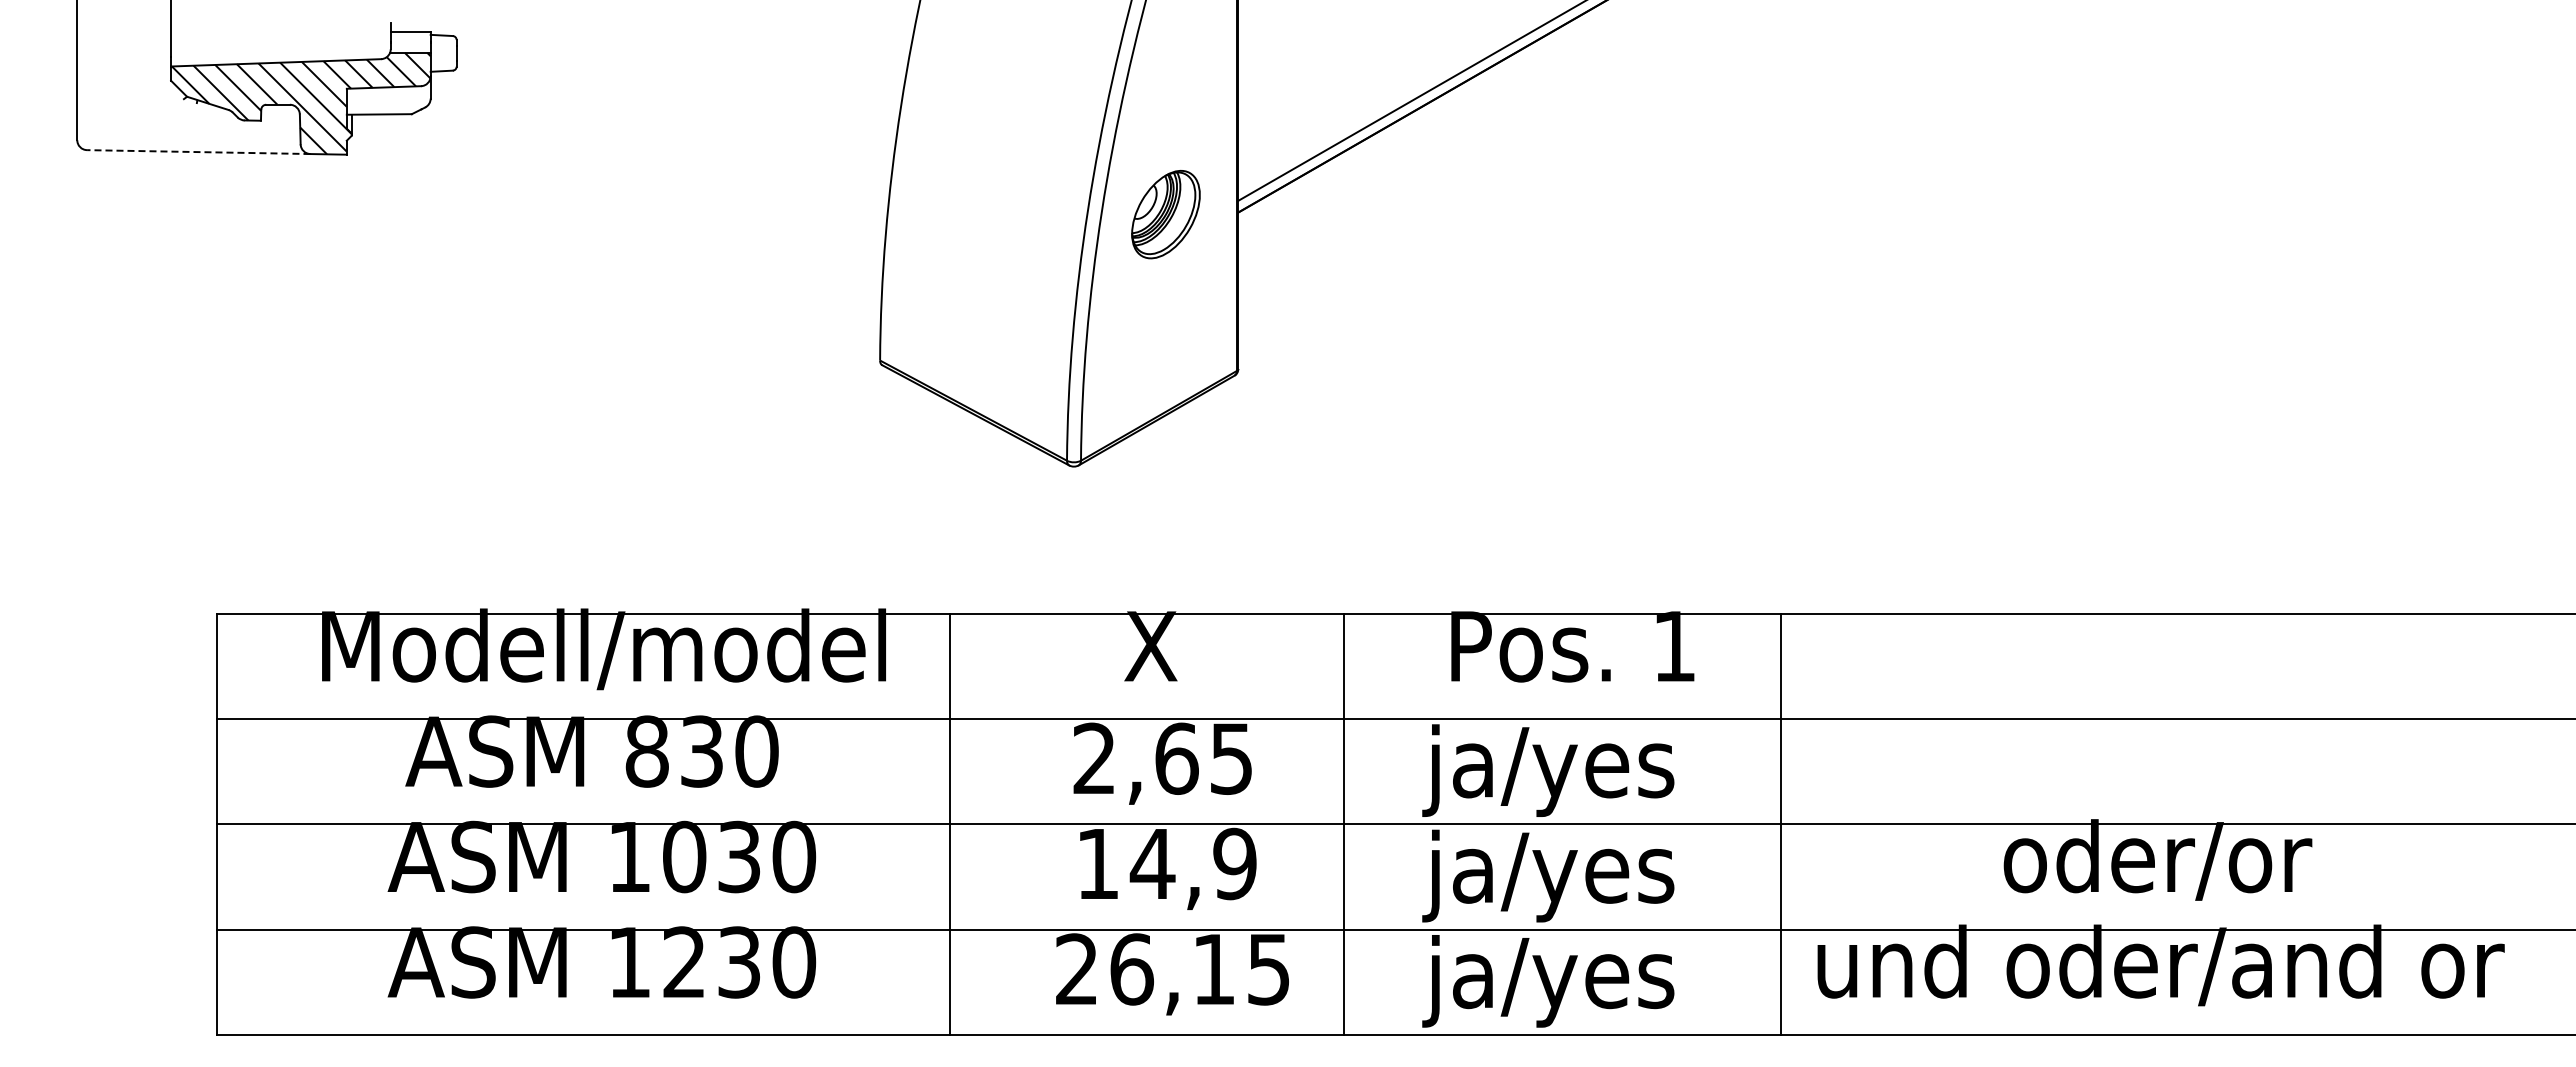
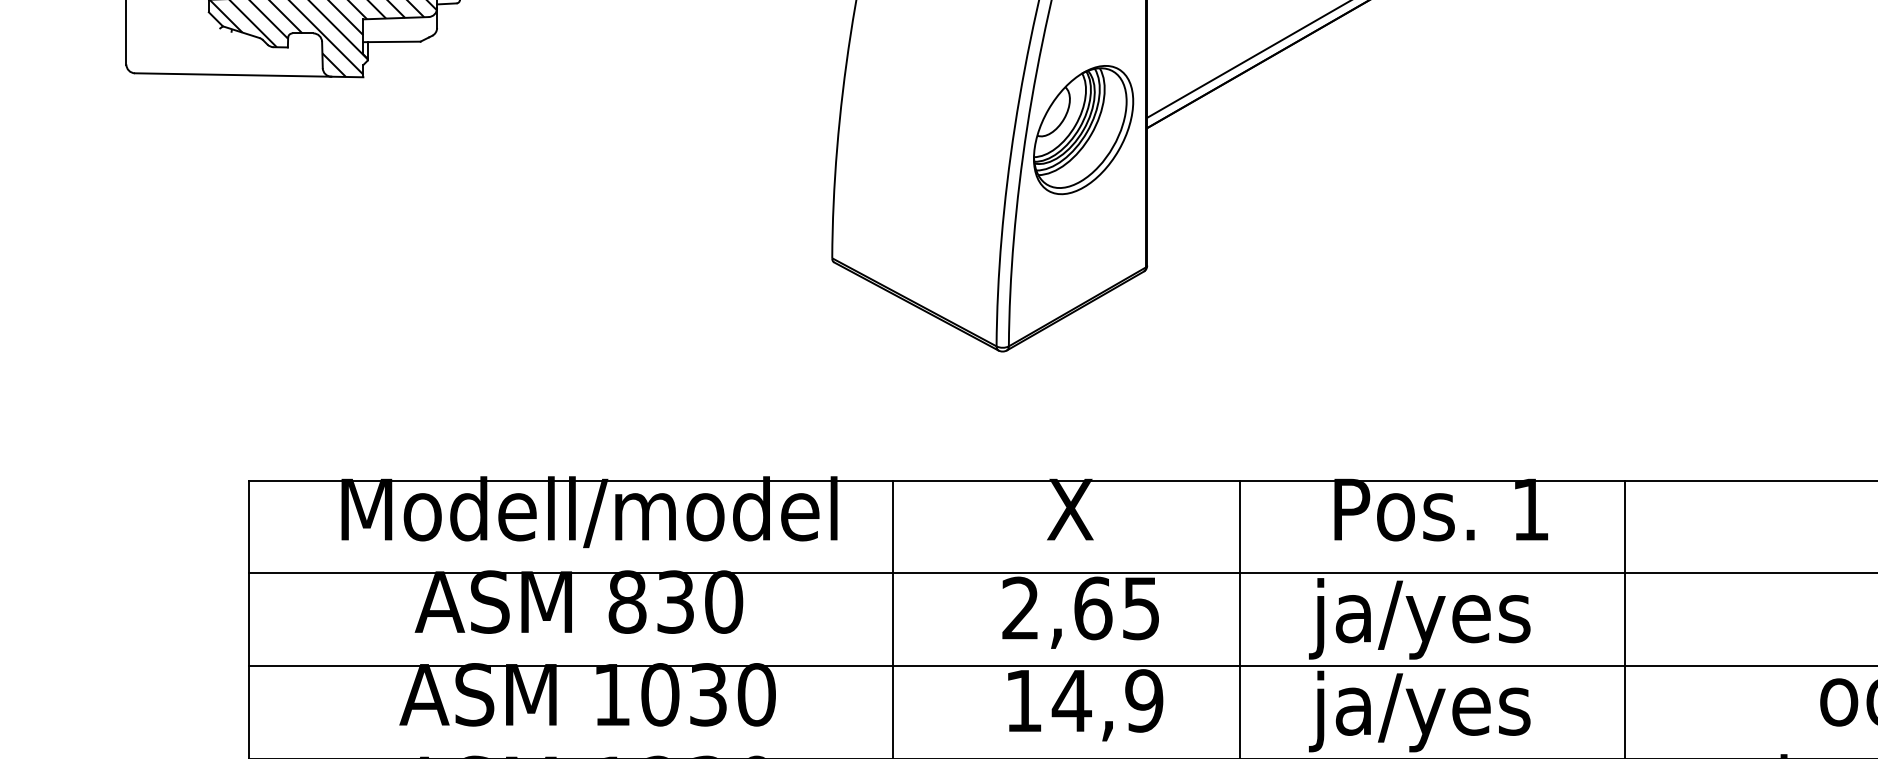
line: (198, 152) -> (232, 75), dashed -> solid
part: (1165, 214) -> (1083, 129), size x1.67

